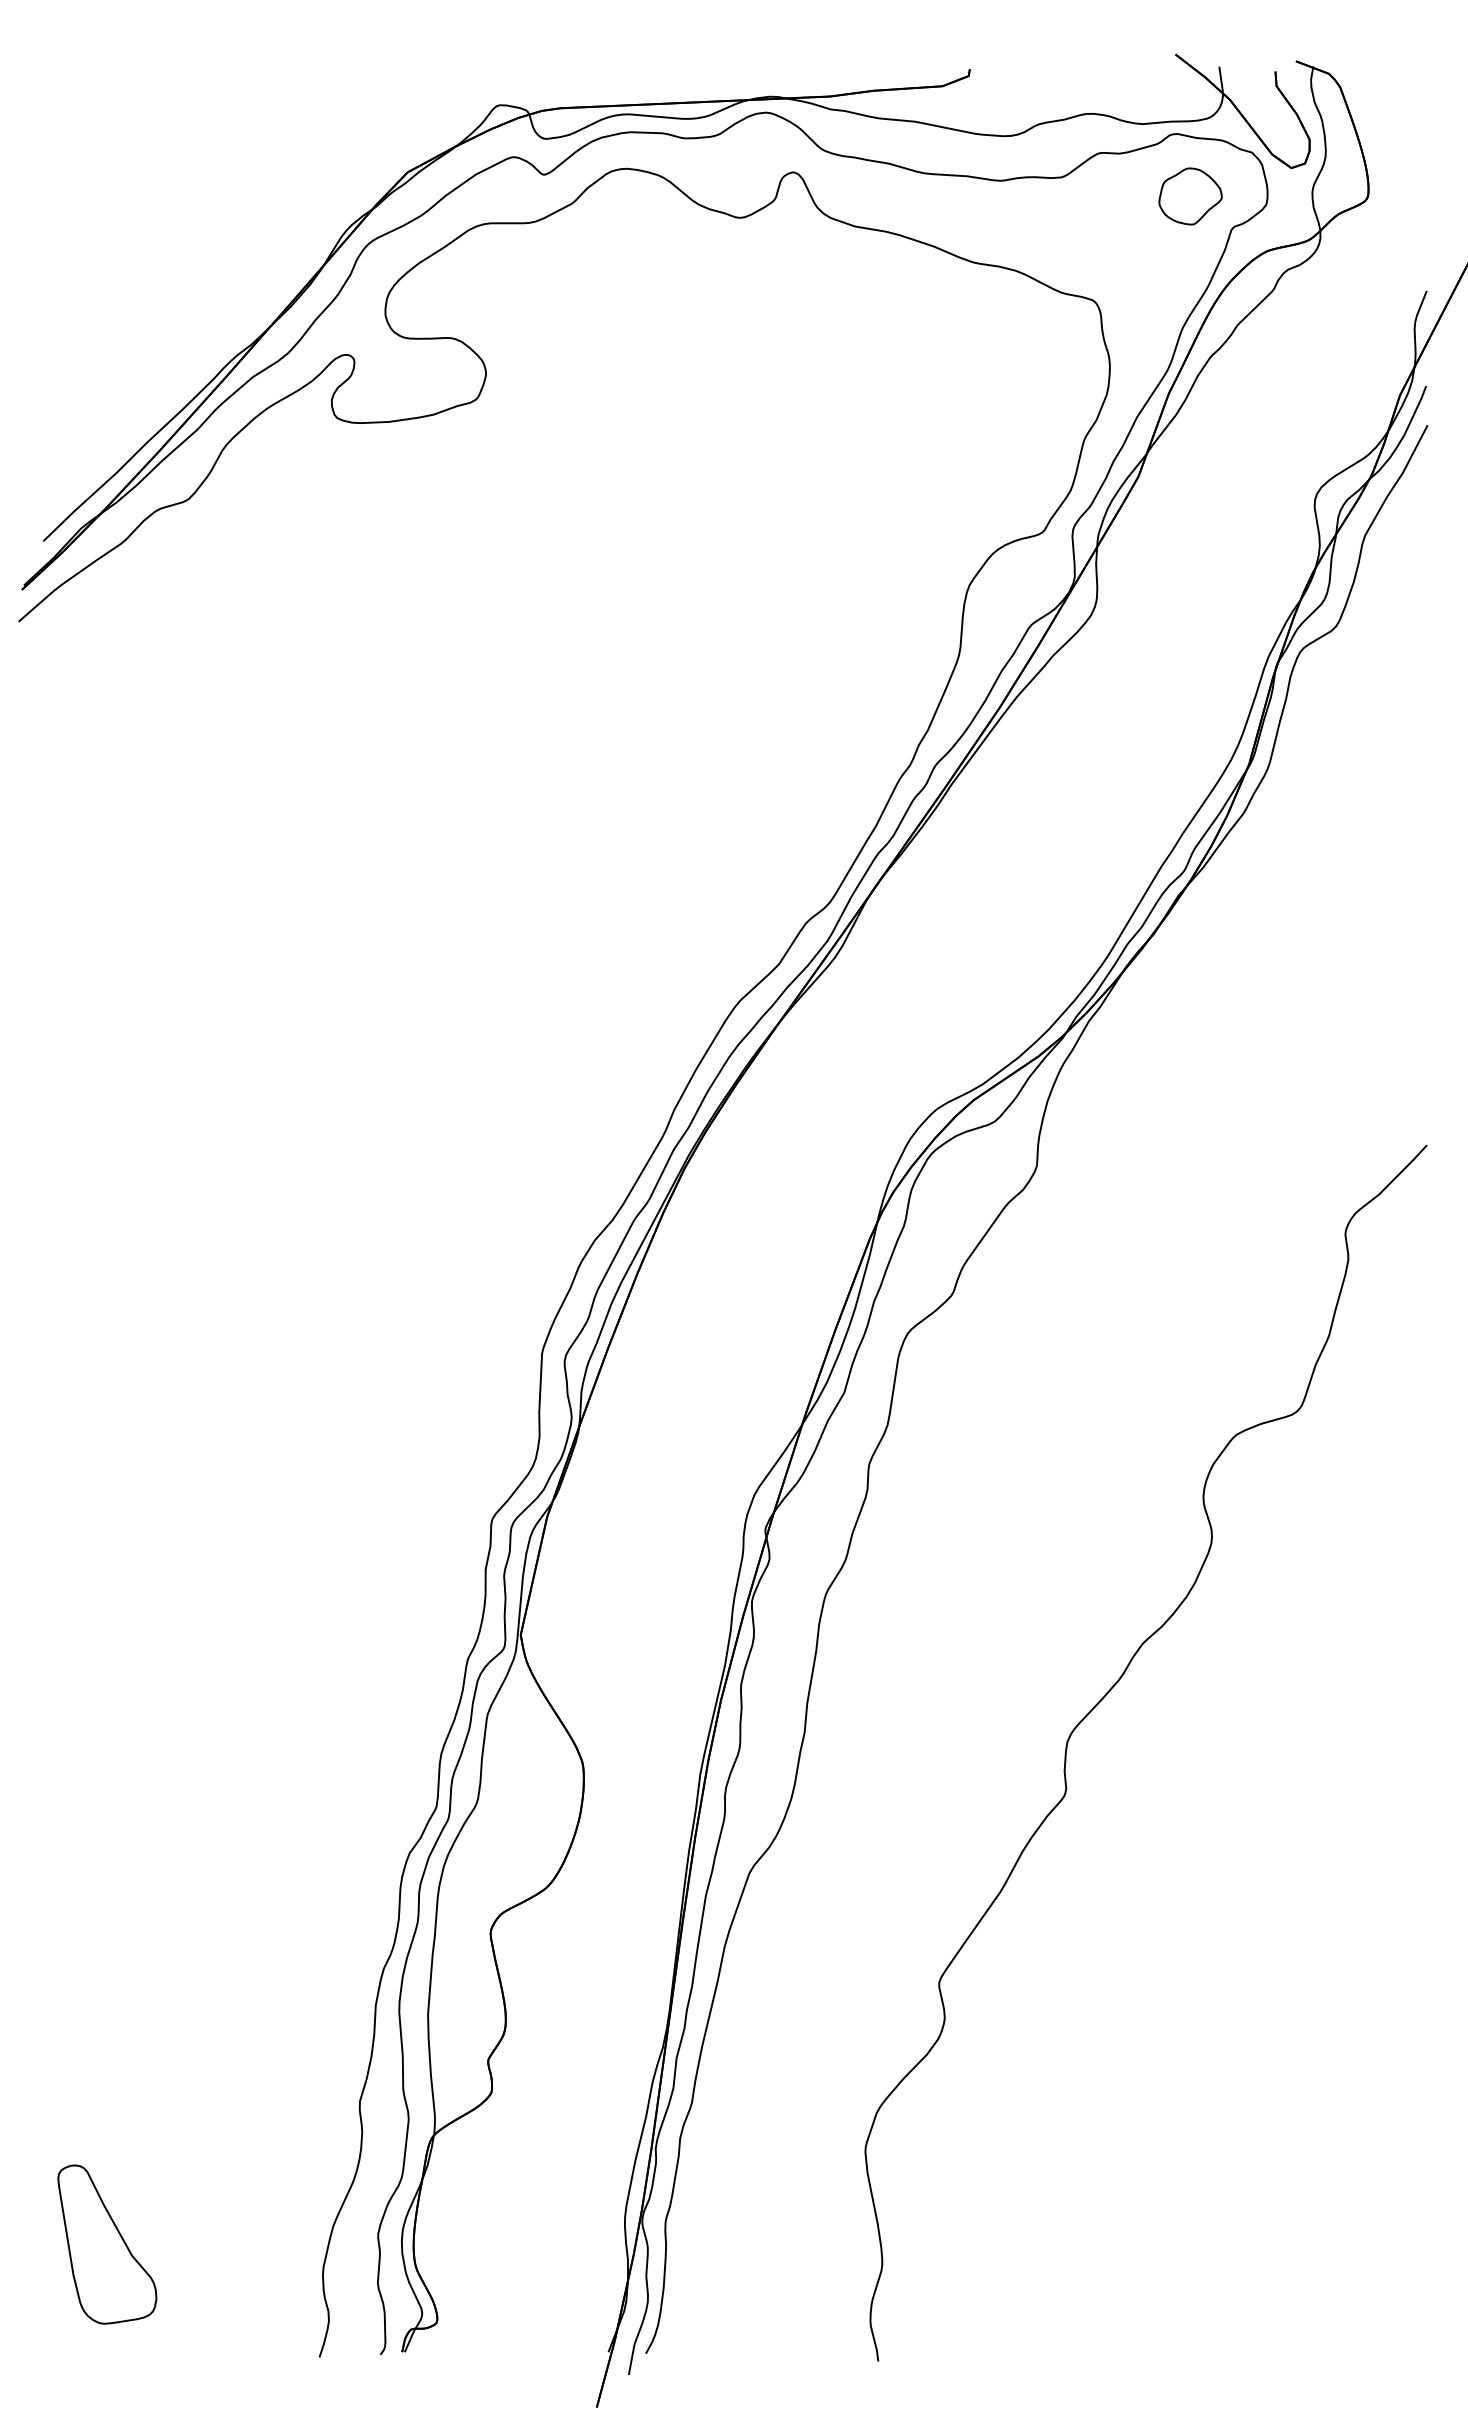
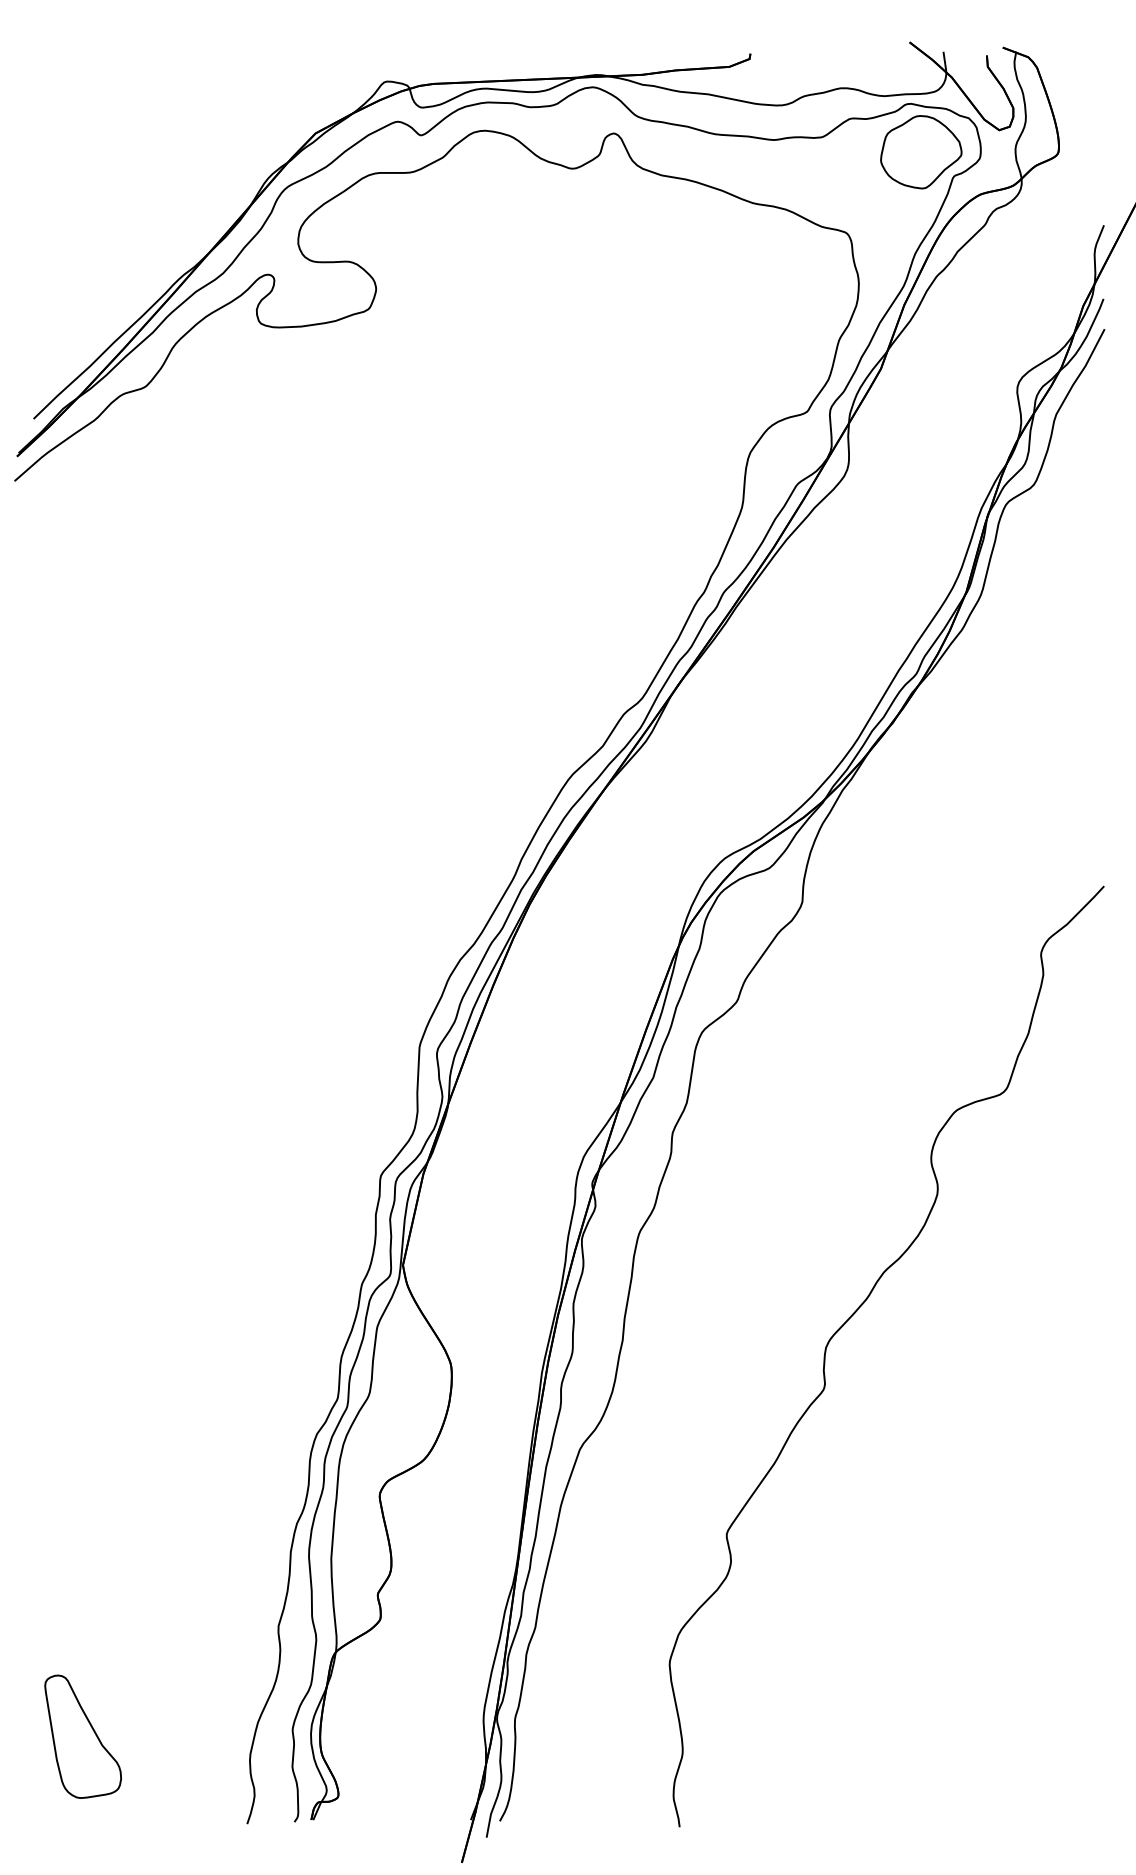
part: (1190, 196) -> (921, 152), size x1.67

